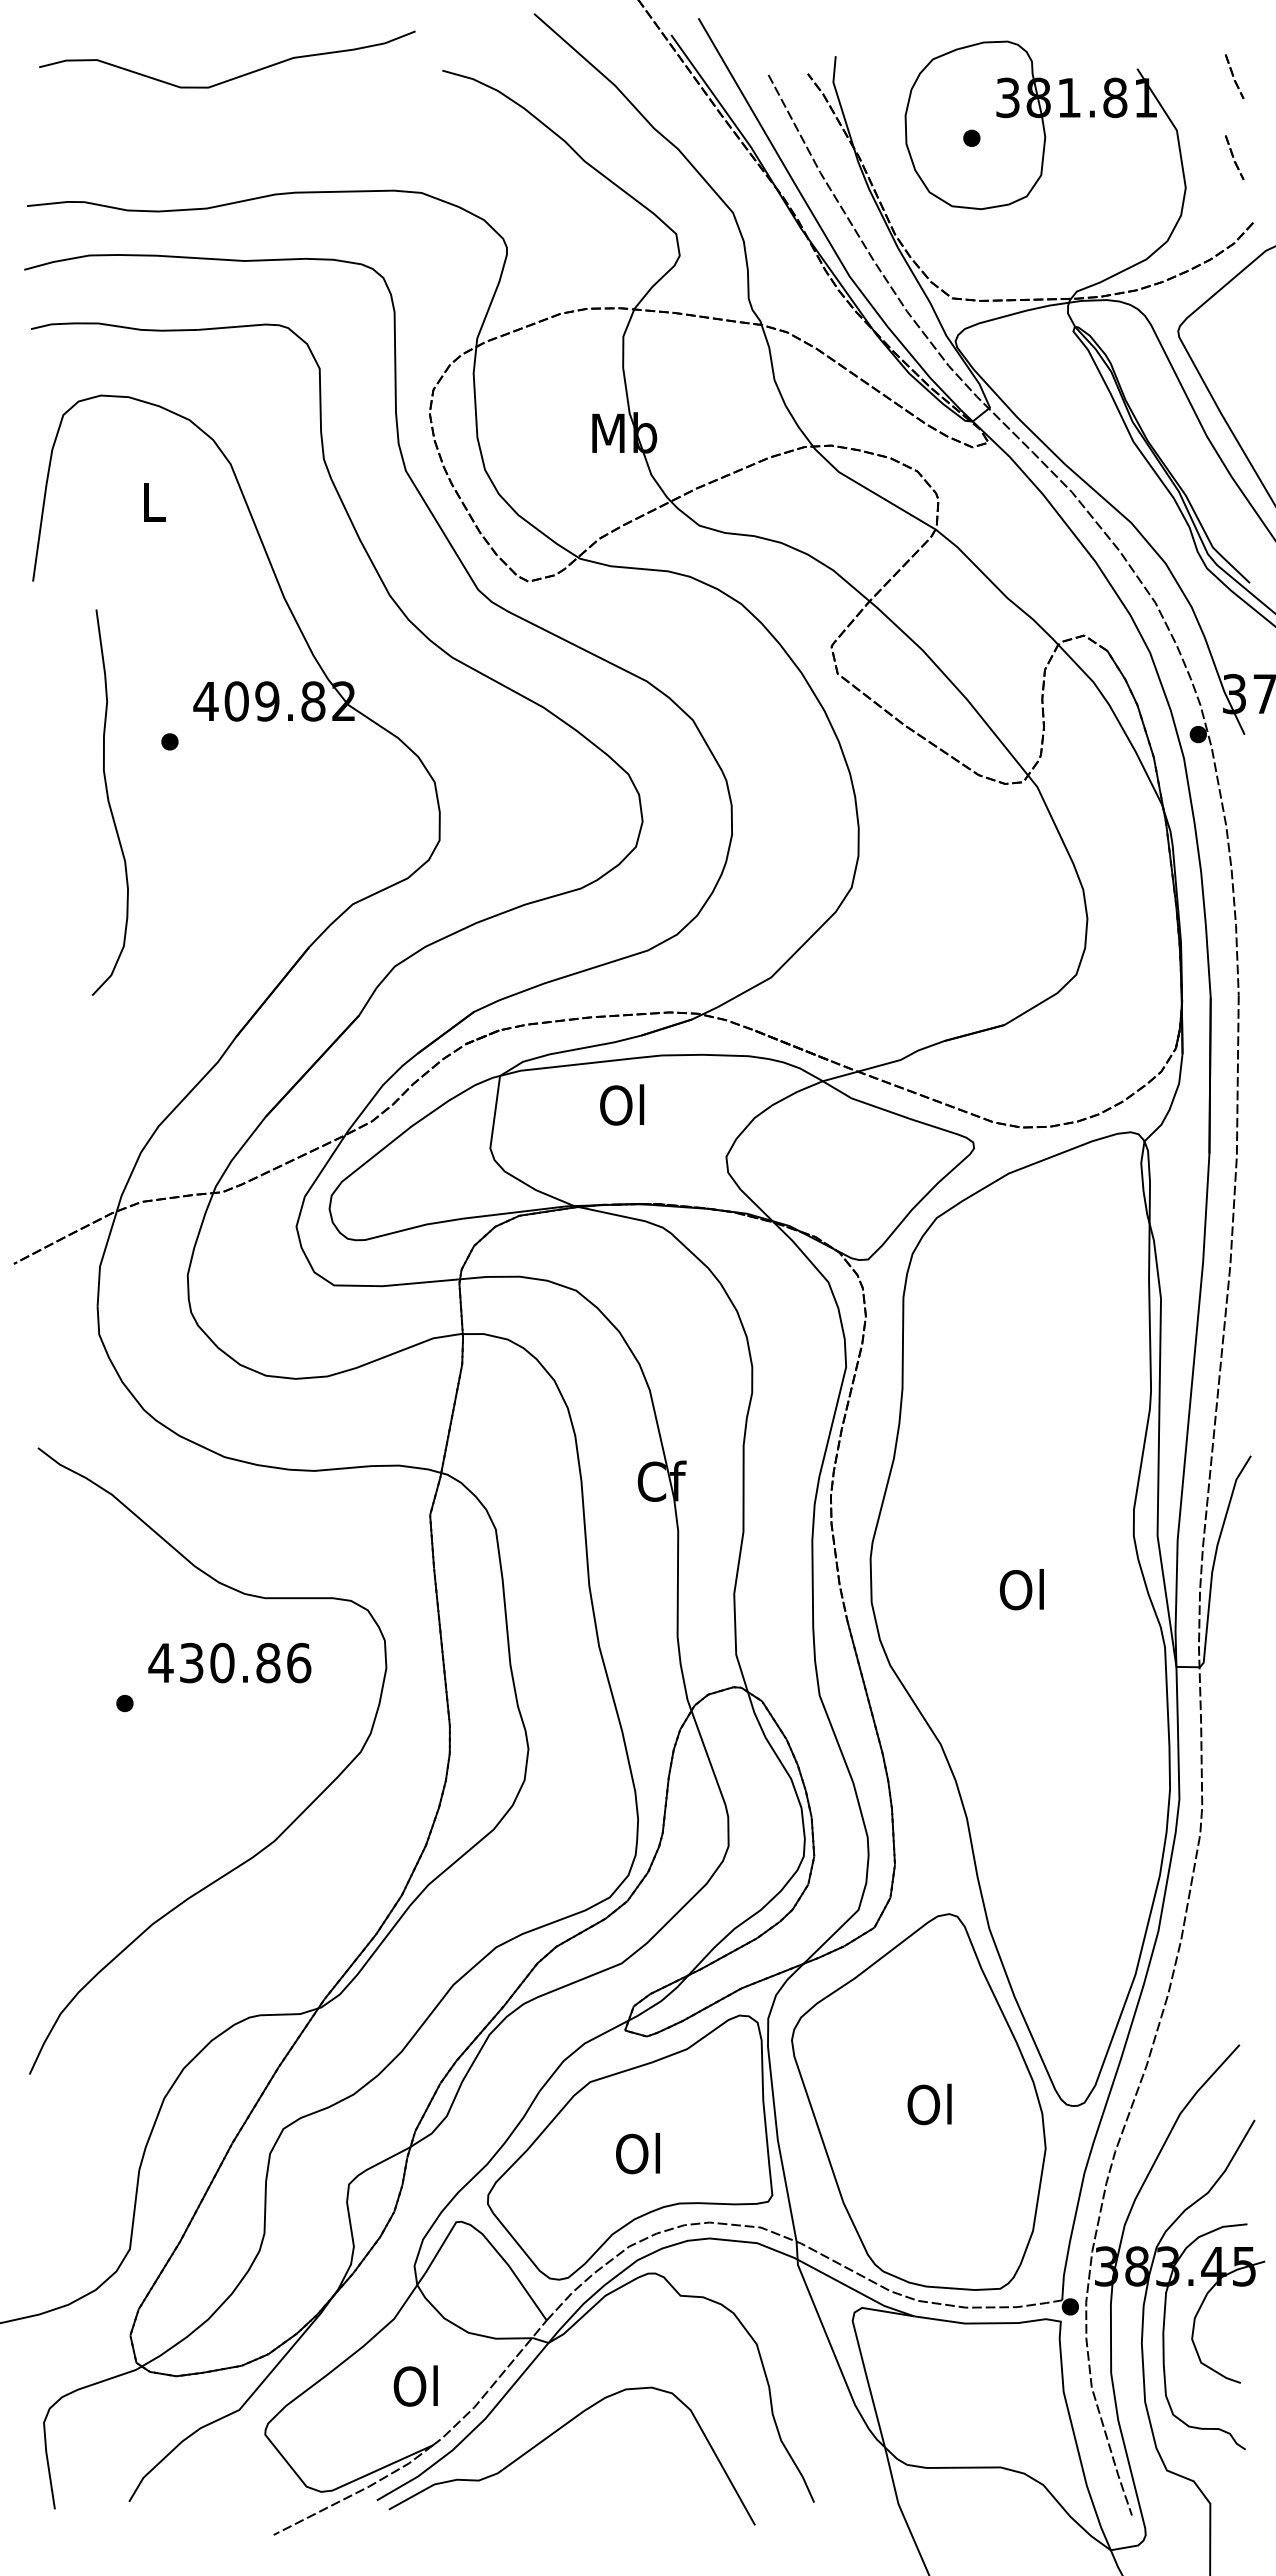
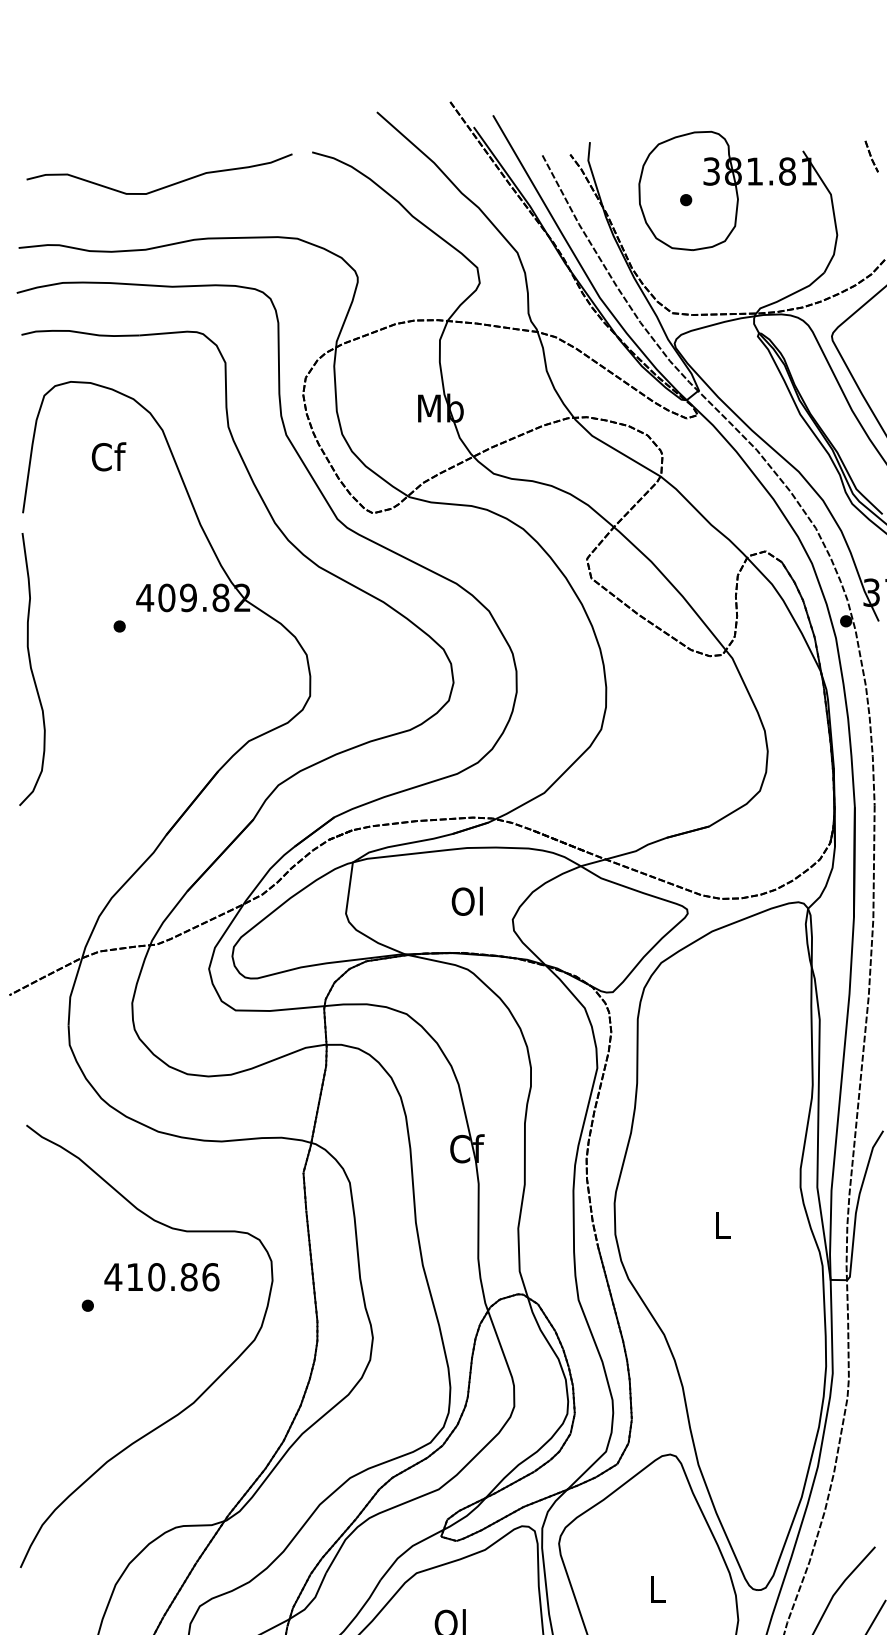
curve: (233, 77) -> (163, 186), moved
part: (1234, 157) -> (871, 213), removed
text: (154, 501) -> (108, 456), L -> Cf
curve: (109, 802) -> (31, 669), moved
text: (622, 1104) -> (467, 901), moved
text: (1021, 1589) -> (721, 1225), Ol -> L
text: (191, 1662) -> (134, 1276), 430.86 -> 410.86
text: (929, 2104) -> (656, 1589), Ol -> L

